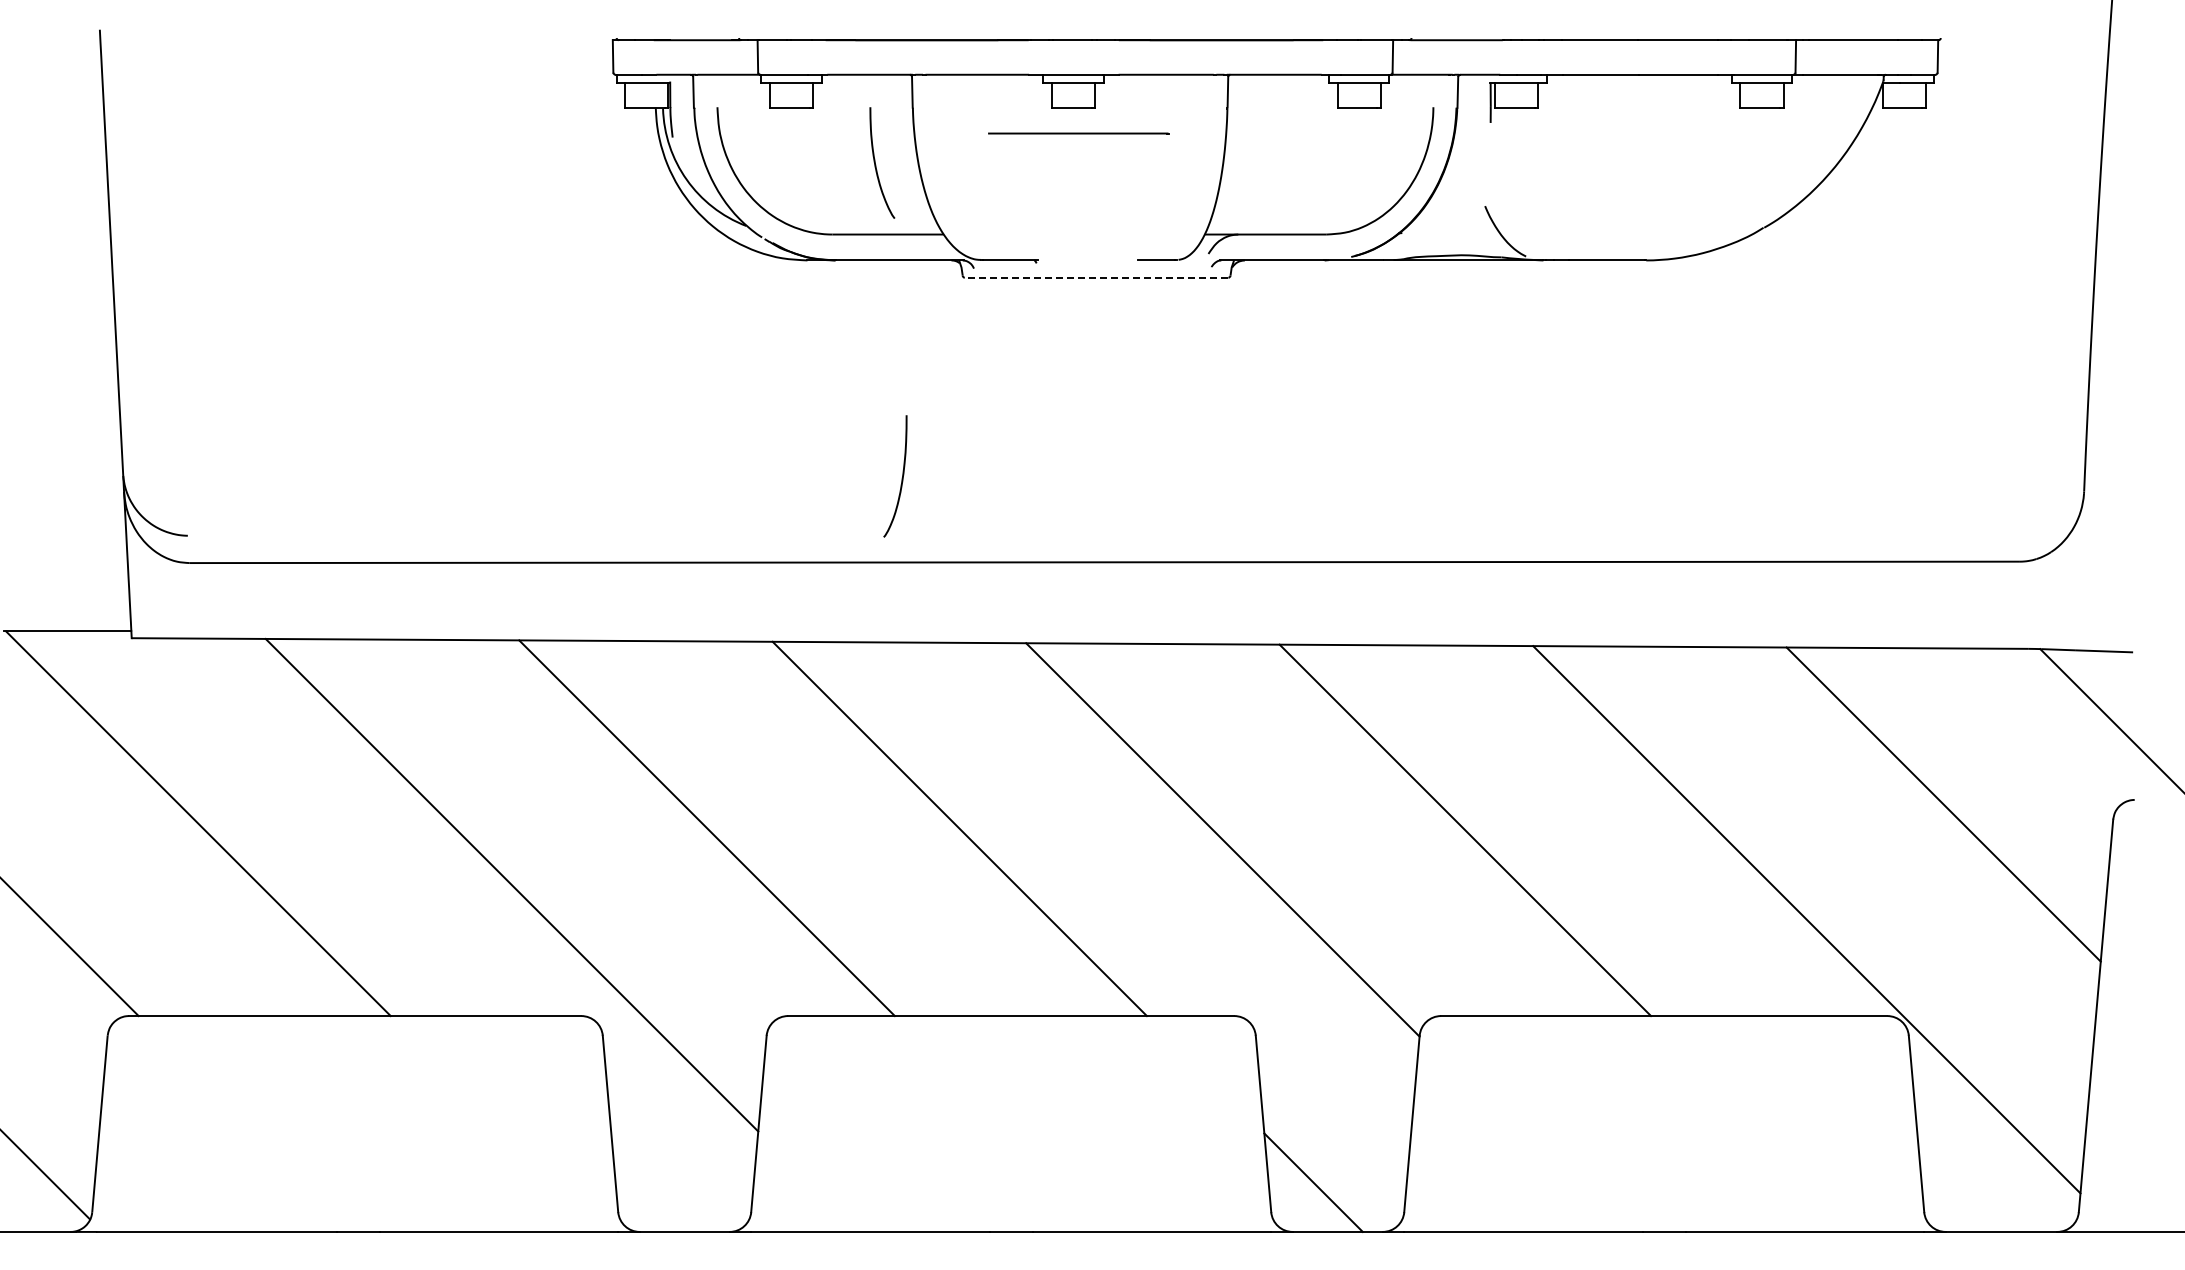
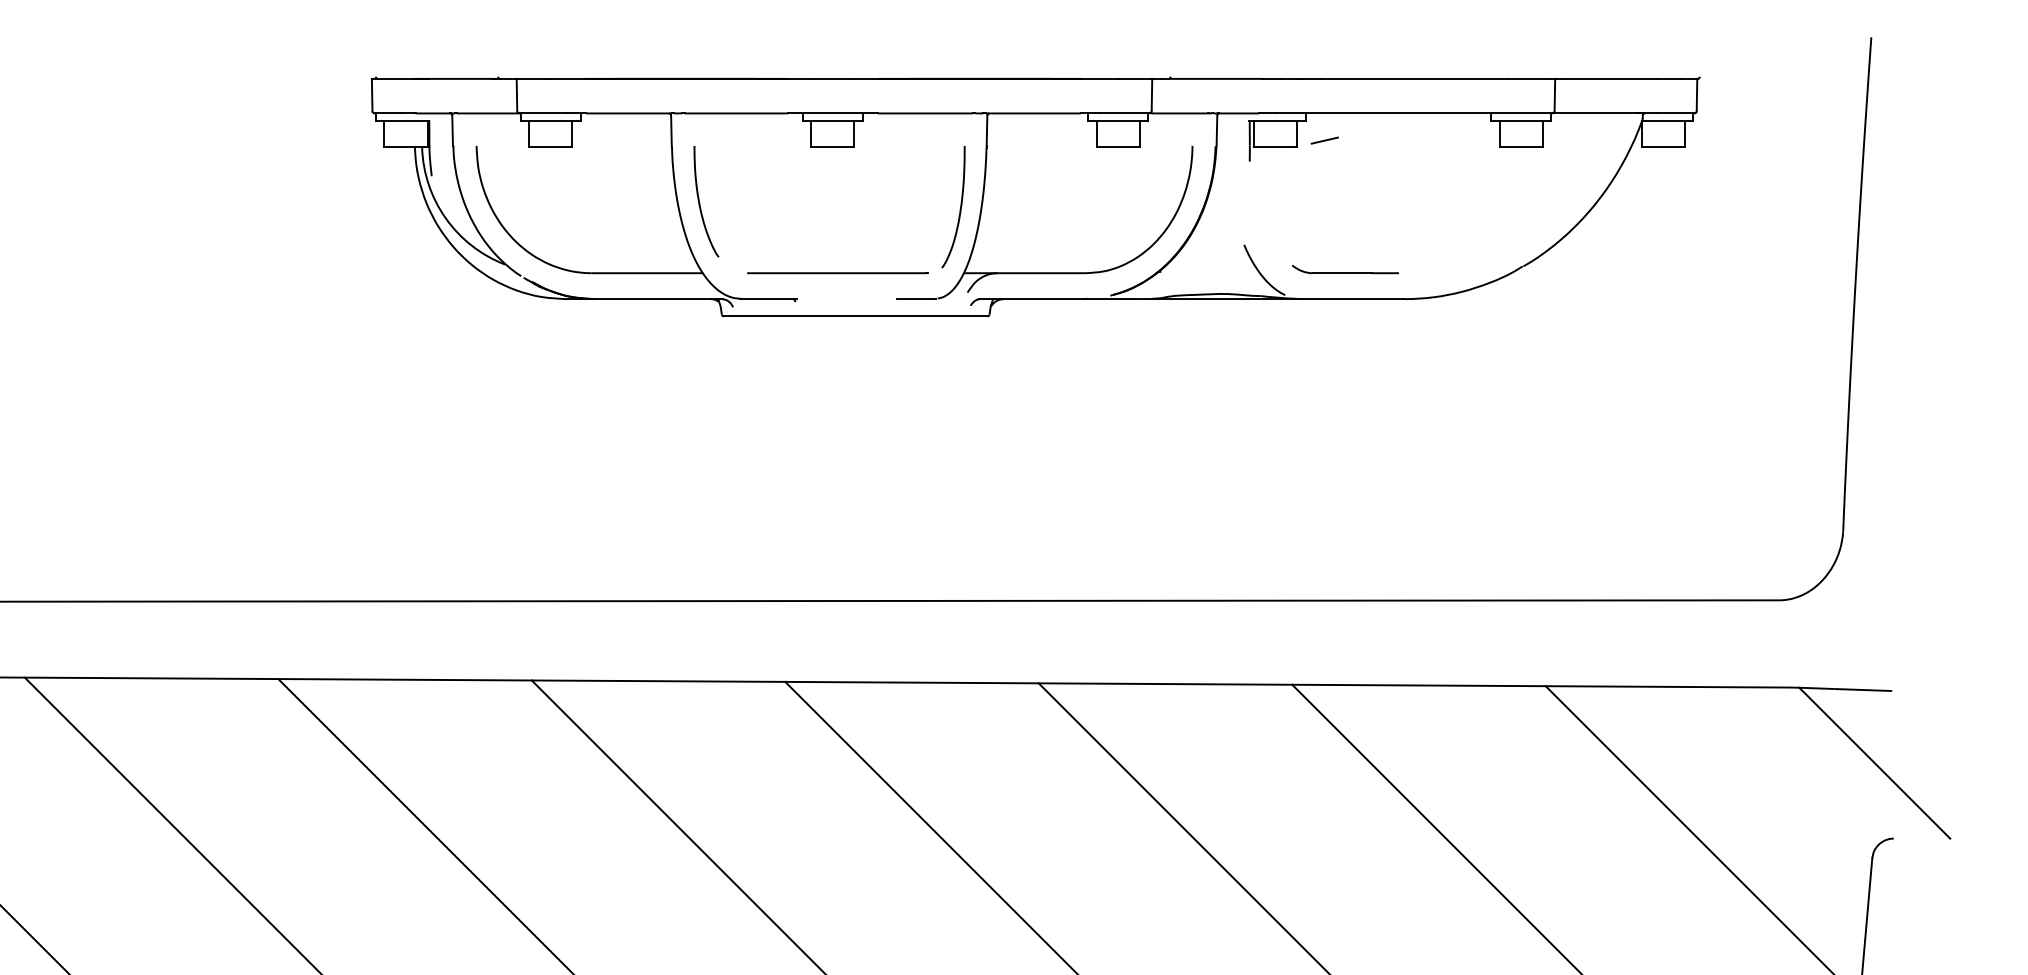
line: (1565, 101) -> (1324, 140), added
line: (1078, 133) -> (837, 273), moved
curve: (876, 164) -> (700, 203), moved
part: (1585, 230) -> (1344, 269), added
line: (1096, 277) -> (855, 316), dashed -> solid
curve: (901, 478) -> (959, 209), moved

